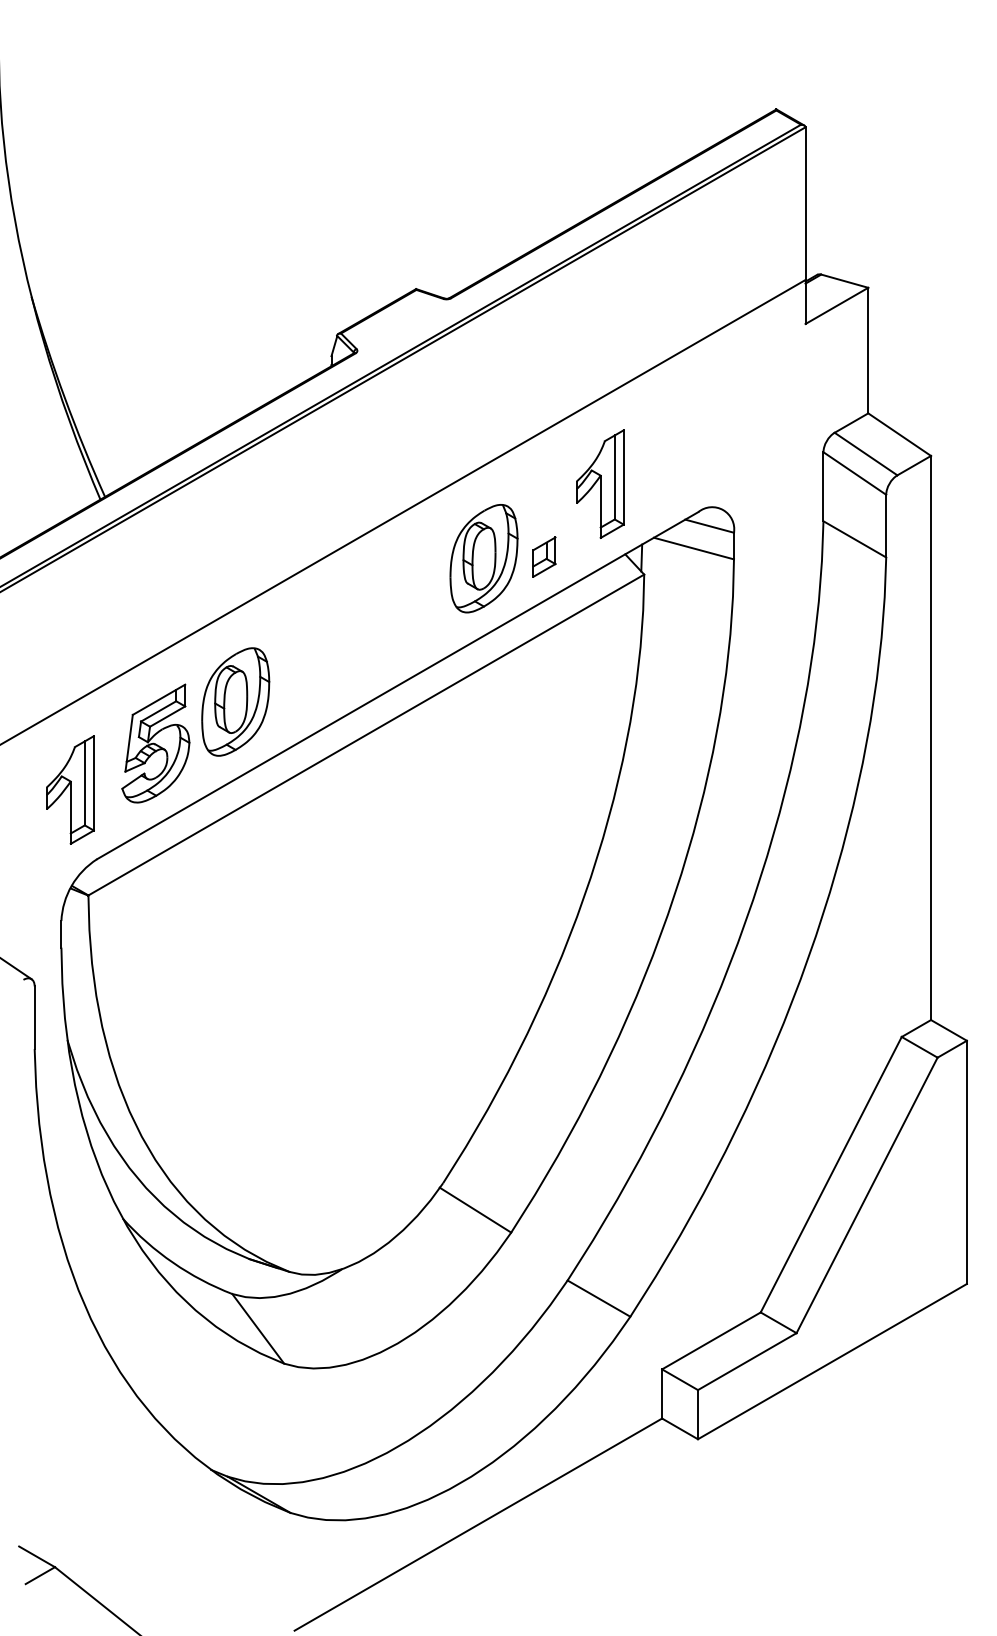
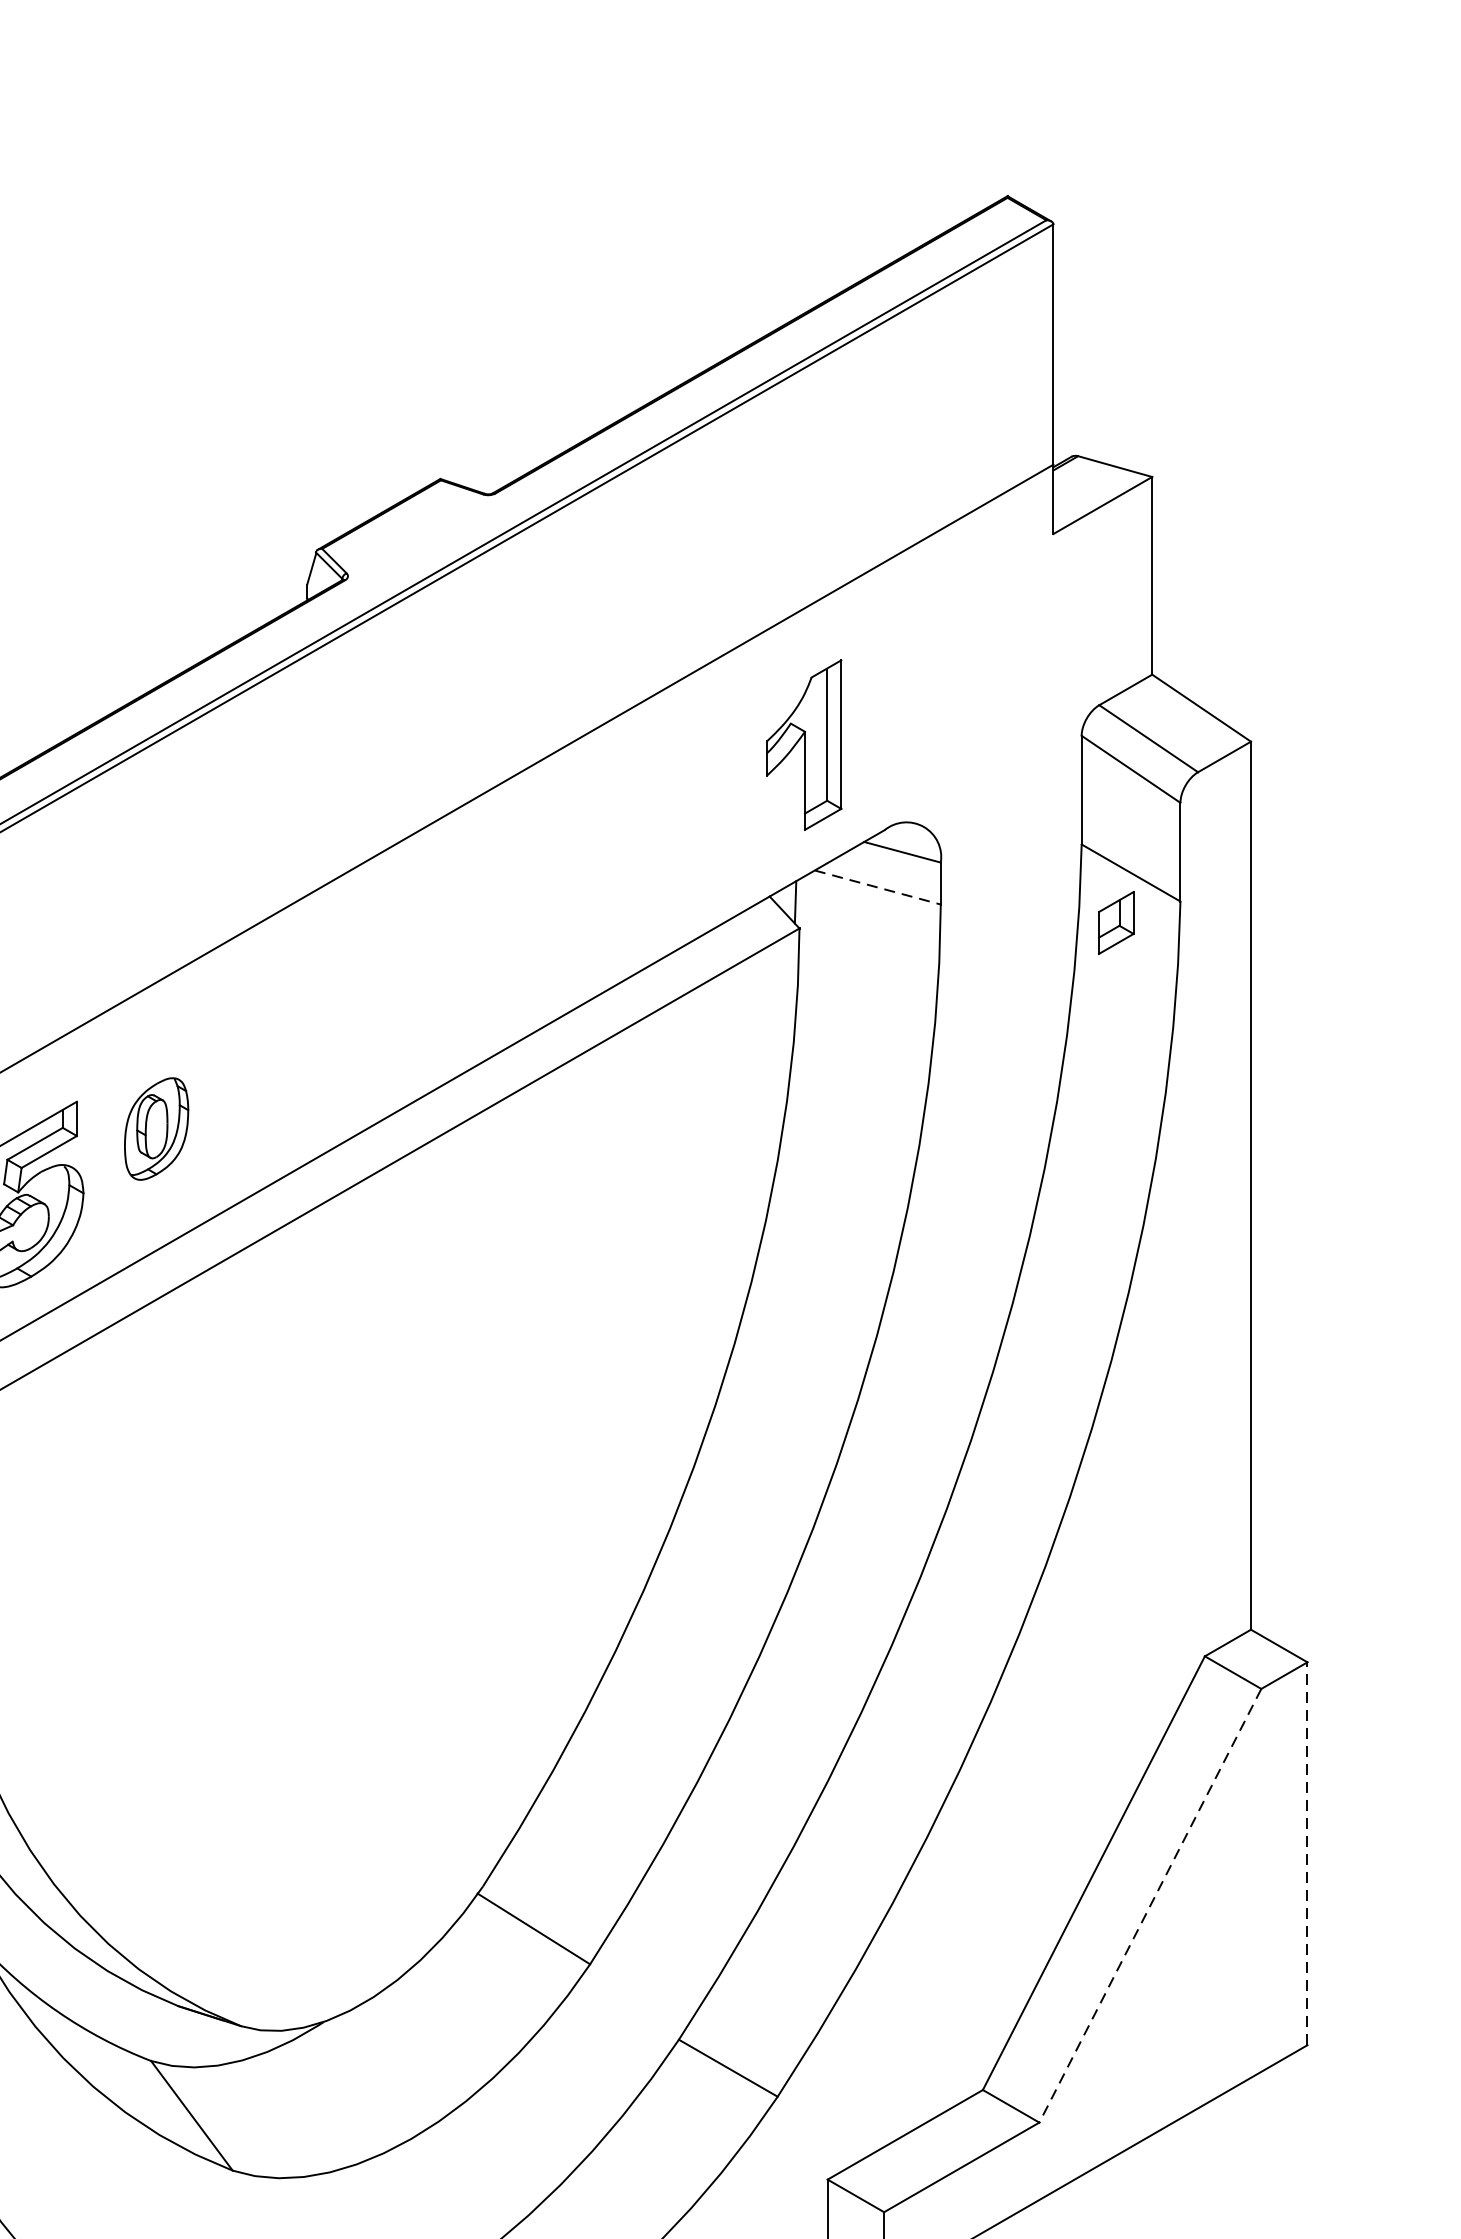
part: (600, 483) -> (804, 744), moved
line: (694, 548) -> (878, 887), solid -> dashed
part: (544, 556) -> (1116, 922), moved
part: (483, 558) -> (546, 903), removed
part: (235, 701) -> (156, 1128), size x0.6
line: (966, 1162) -> (1306, 1853), solid -> dashed
line: (867, 1195) -> (1150, 1905), solid -> dashed

